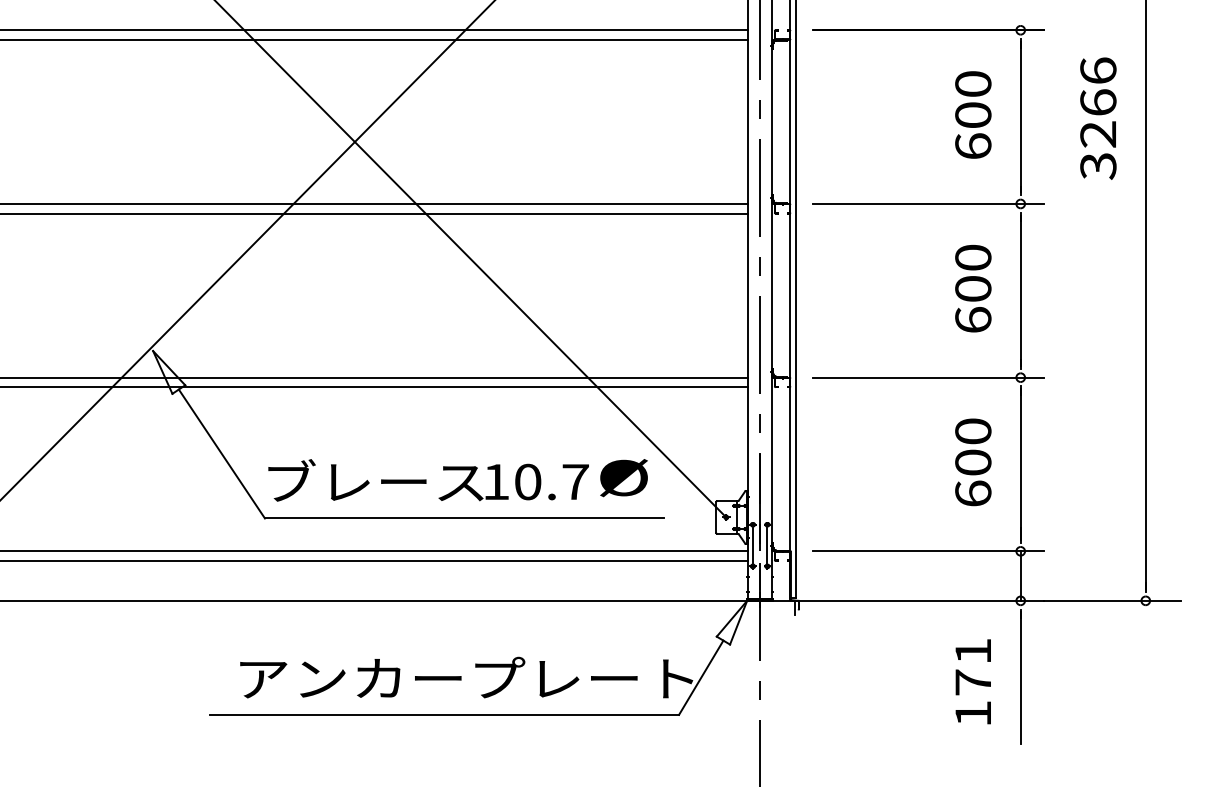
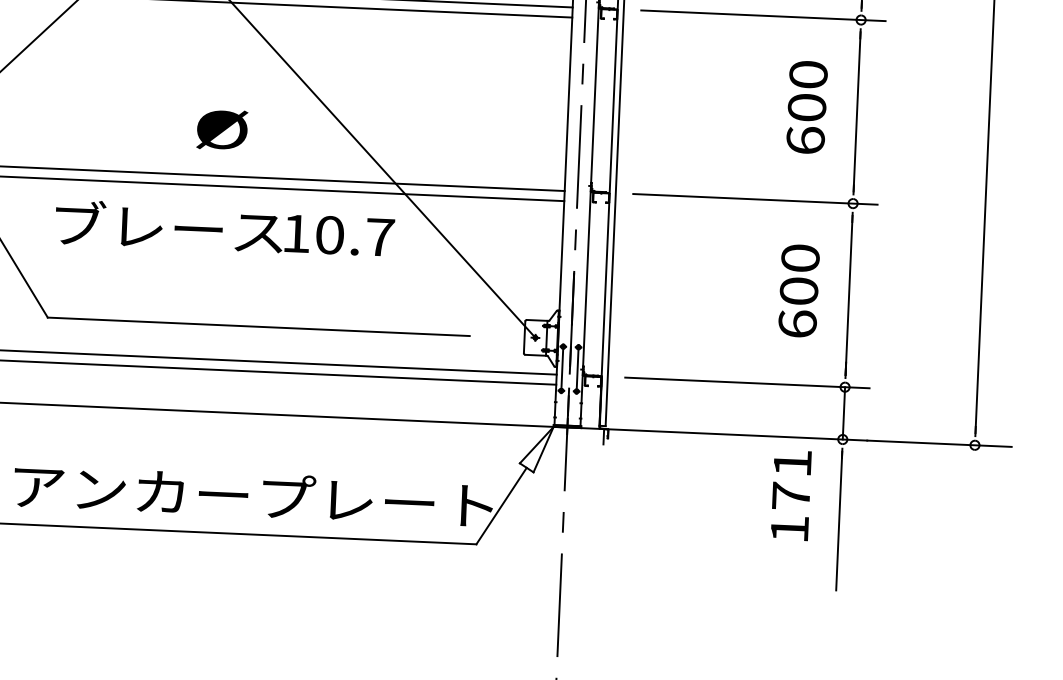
text: (623, 478) -> (221, 130), moved
text: (428, 480) -> (224, 228), moved
text: (972, 681) -> (790, 495), moved

